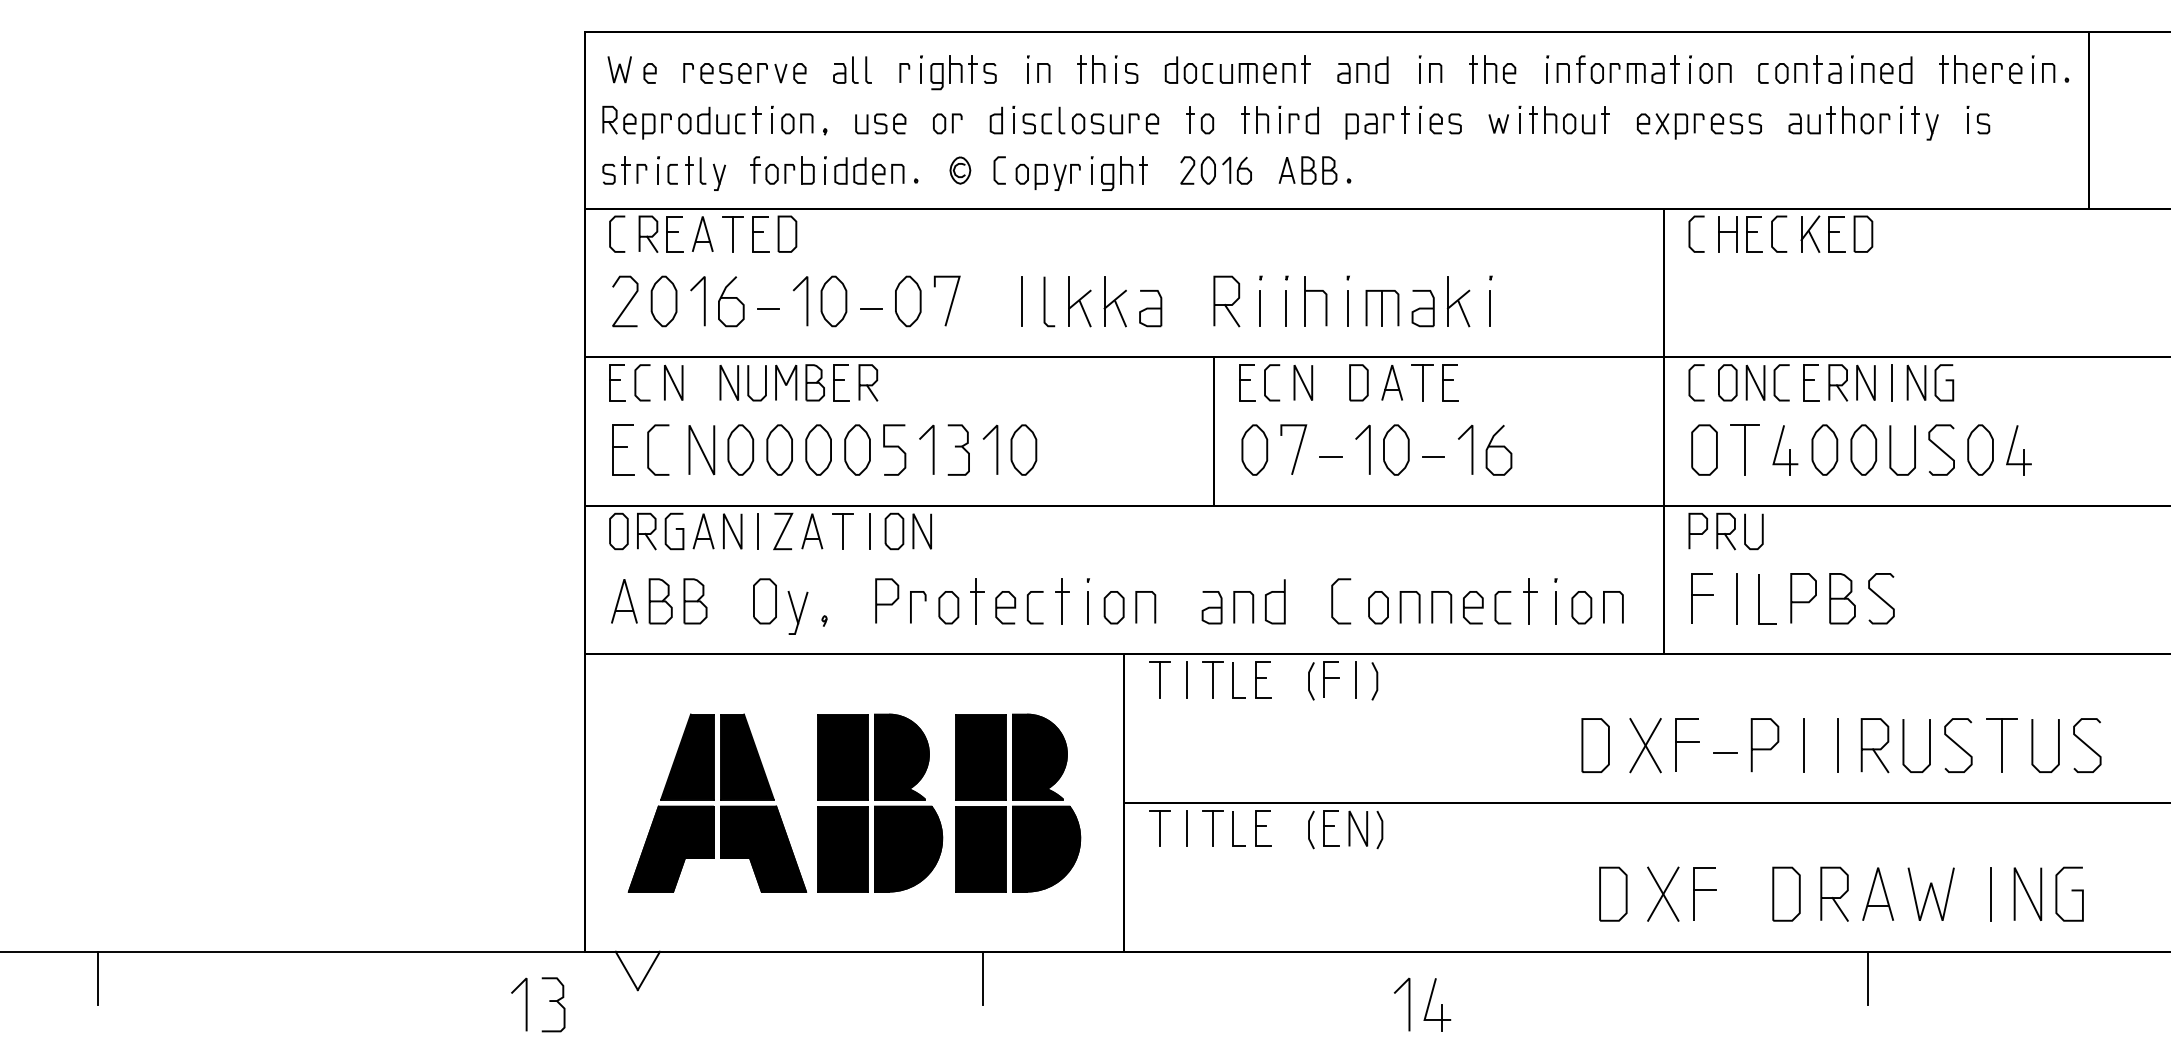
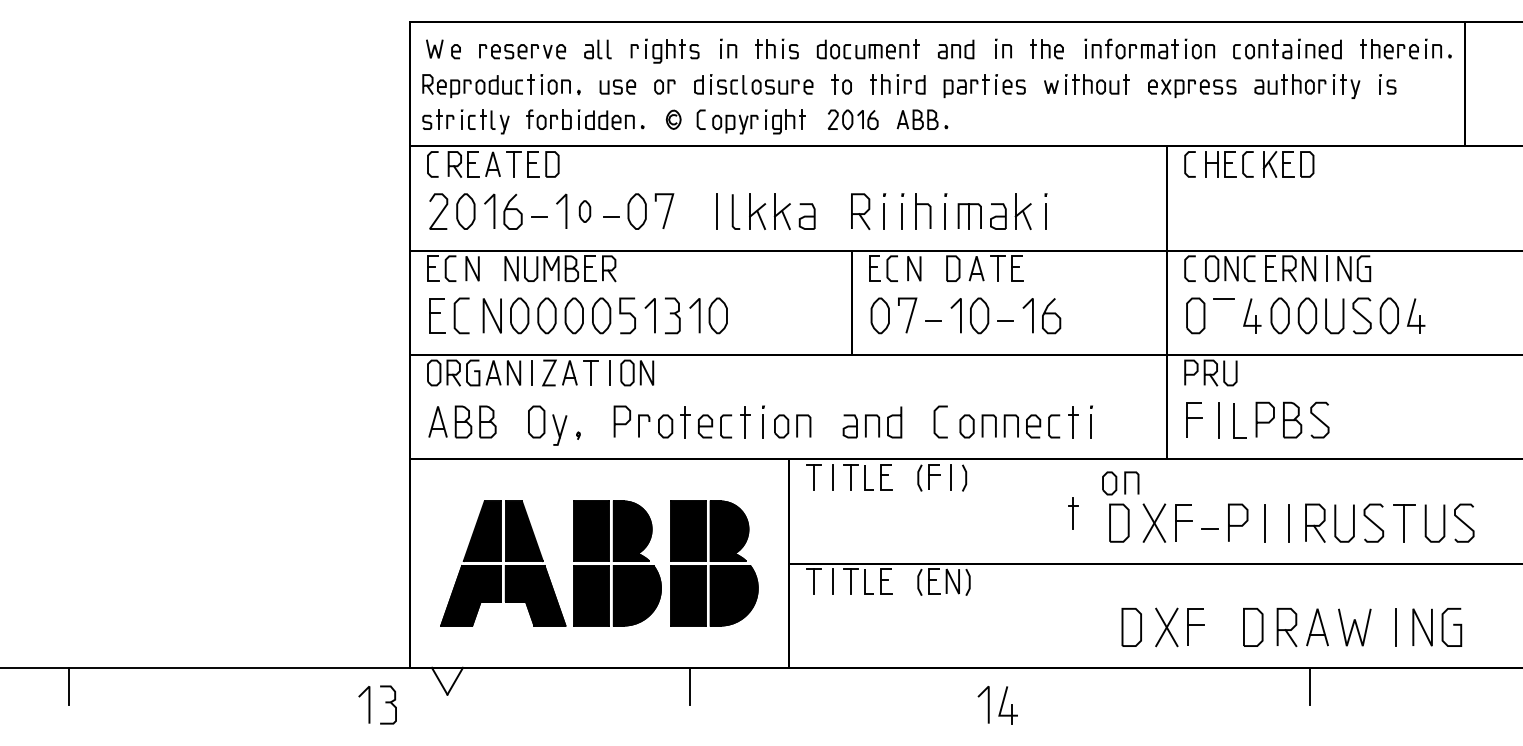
part: (833, 301) -> (584, 211), size x0.6
line: (1745, 449) -> (1224, 315), removed
part: (1597, 607) -> (1120, 483), moved
part: (1530, 731) -> (1073, 513), added

